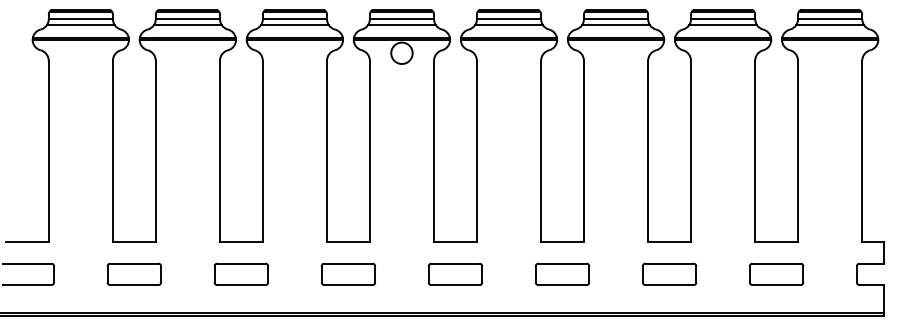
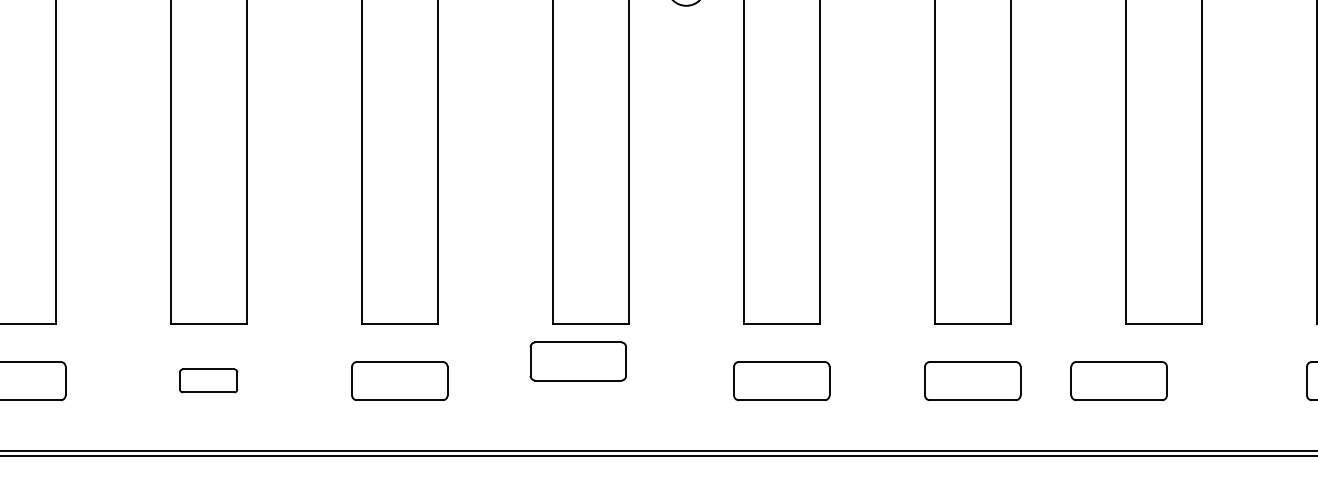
part: (133, 273) -> (207, 379), size x0.6
part: (347, 273) -> (576, 359), moved
part: (669, 273) -> (1119, 379), moved

